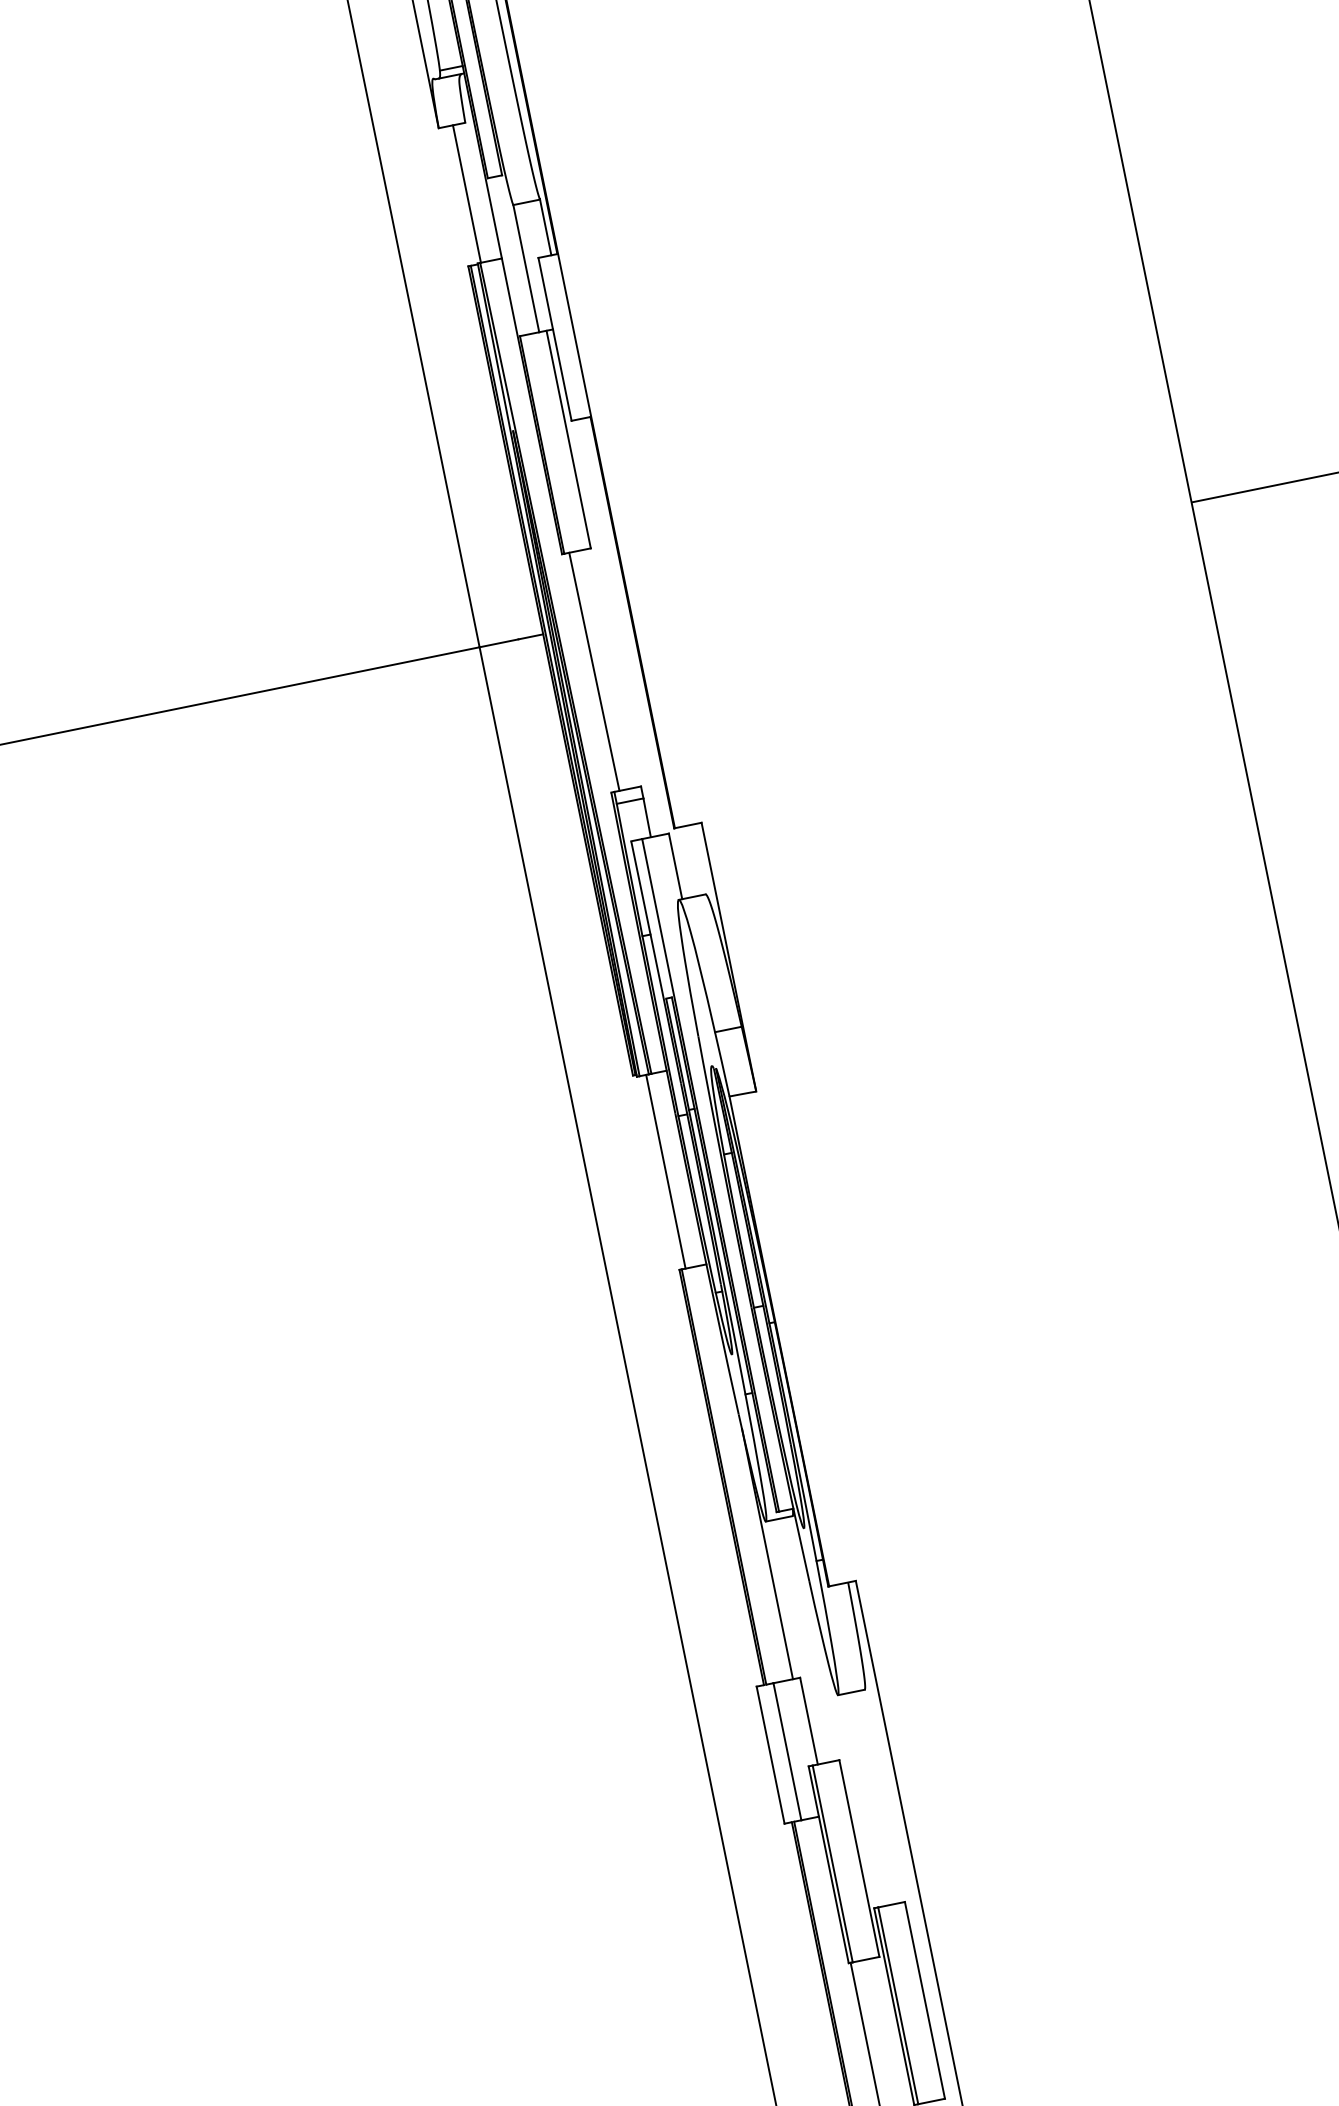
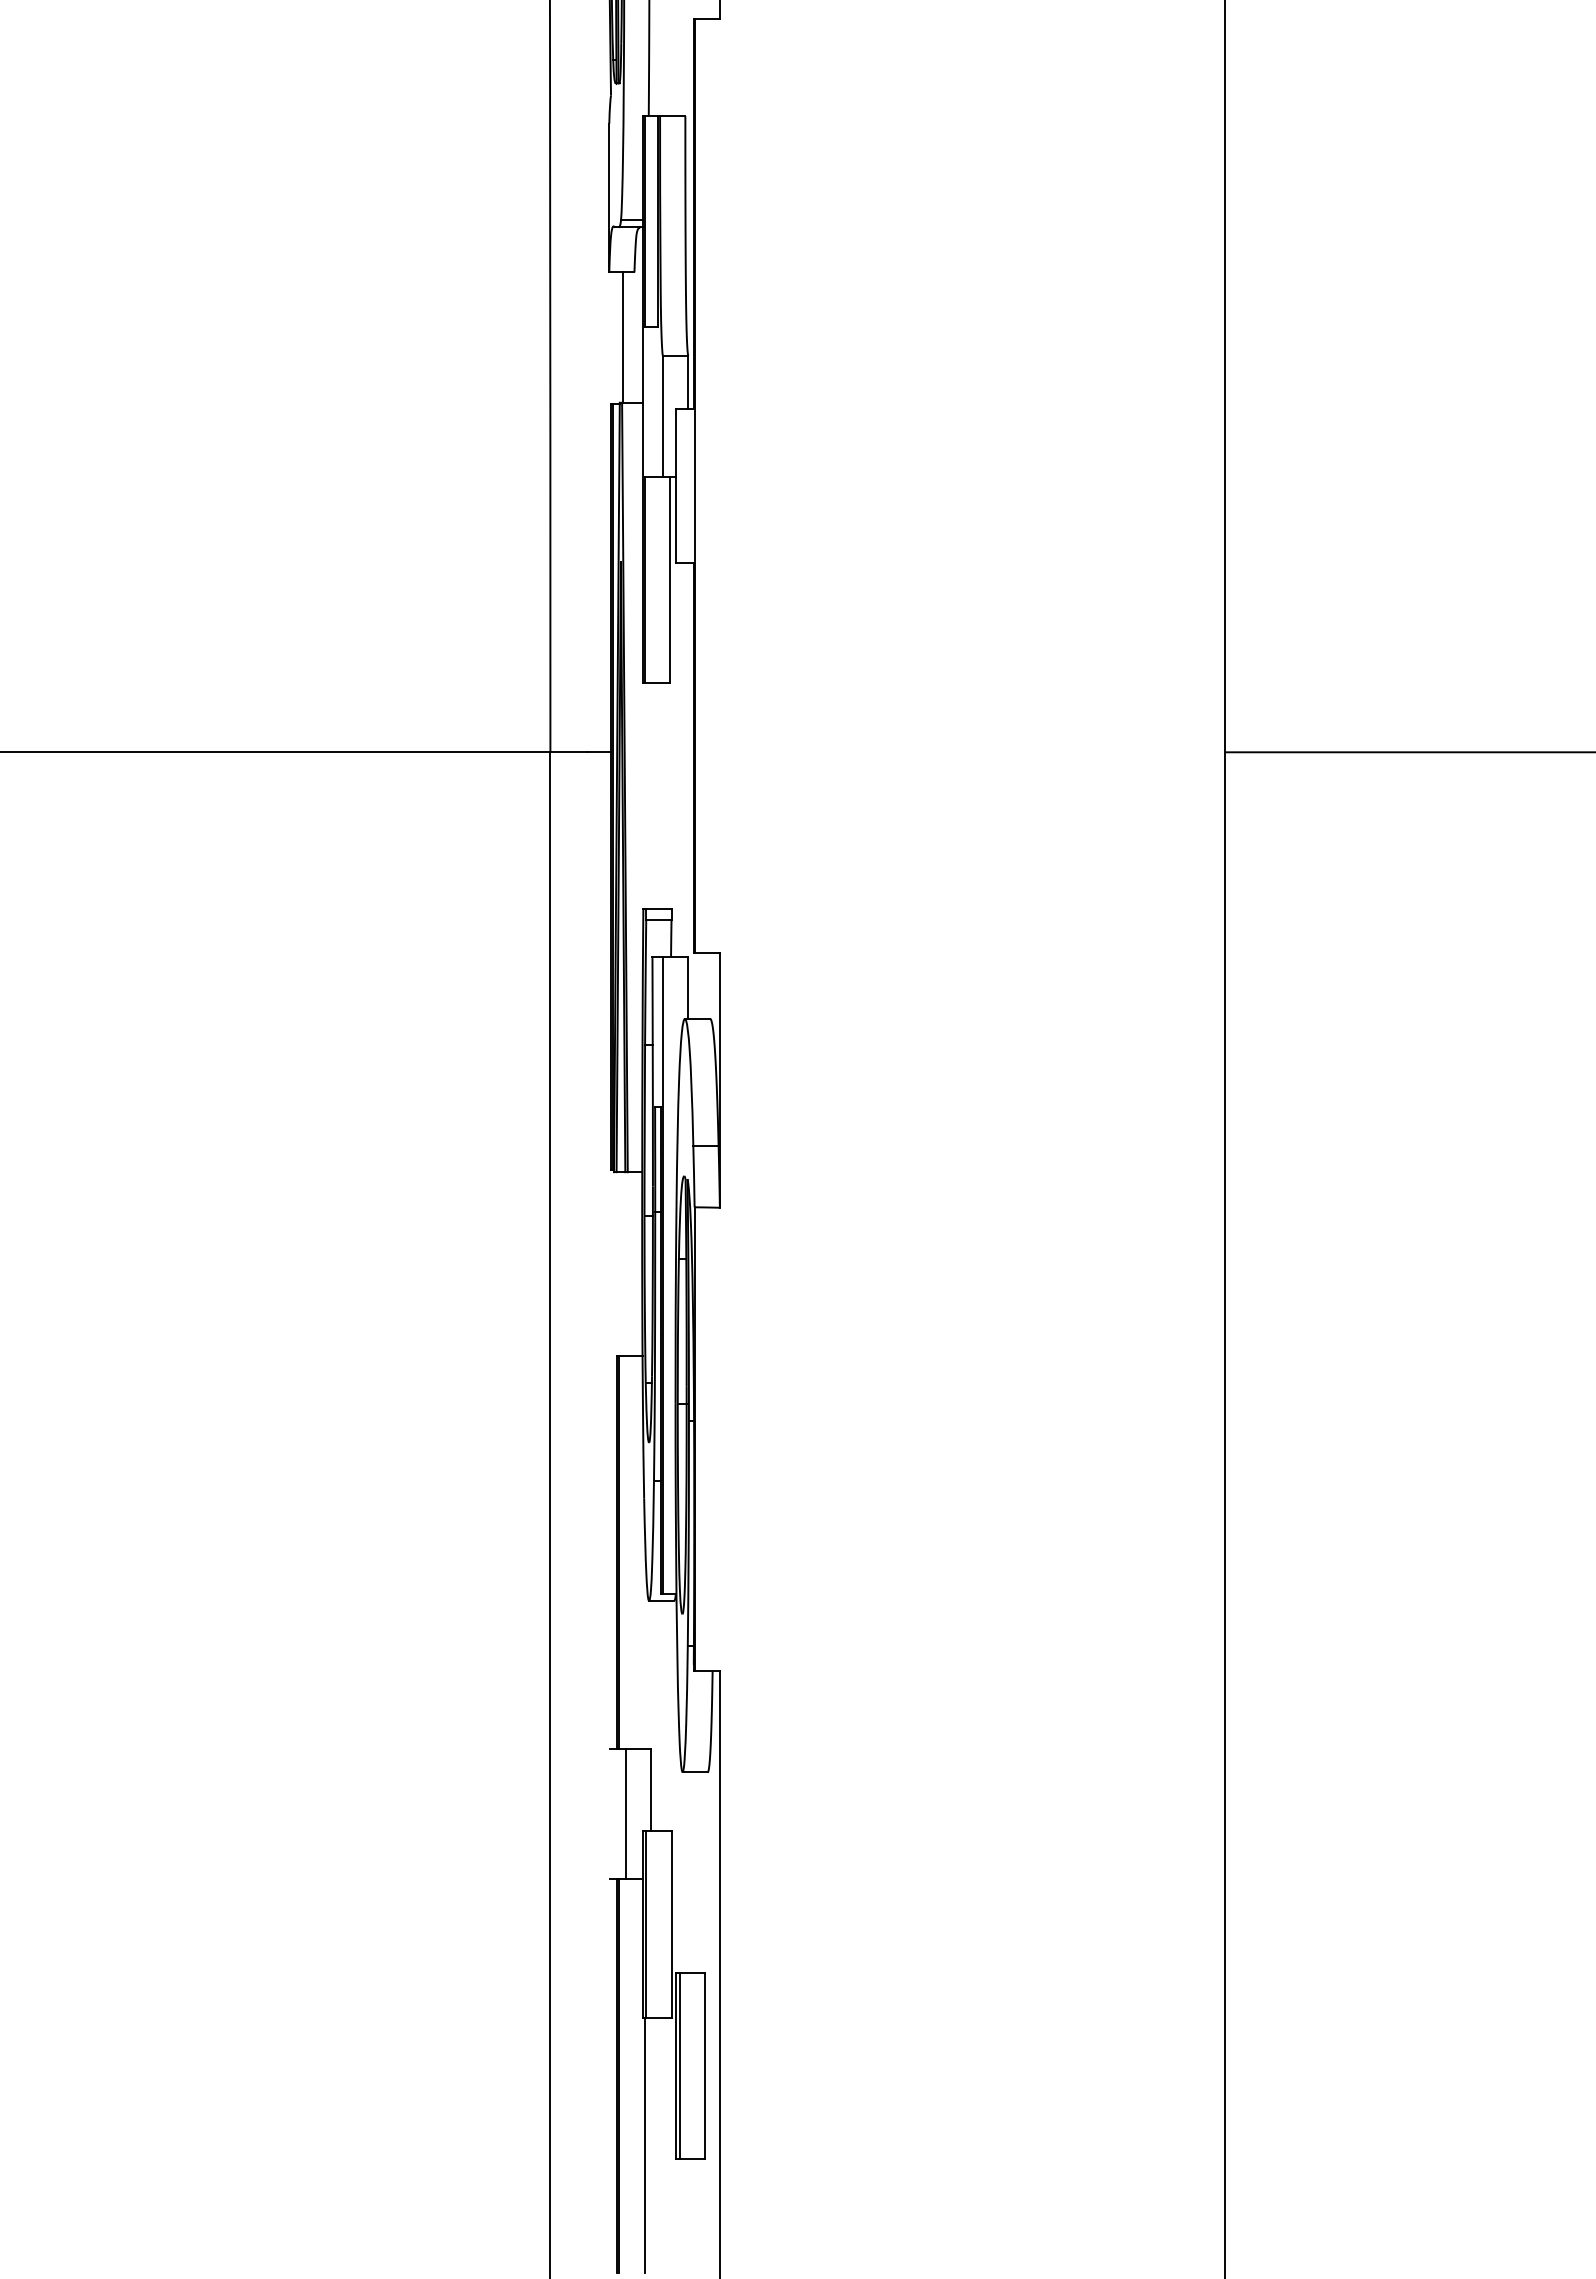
line: (594, 671) -> (650, 795), removed
line: (665, 1171) -> (622, 1263), removed
line: (767, 1553) -> (644, 1630), removed
line: (771, 1755) -> (610, 1814), removed

